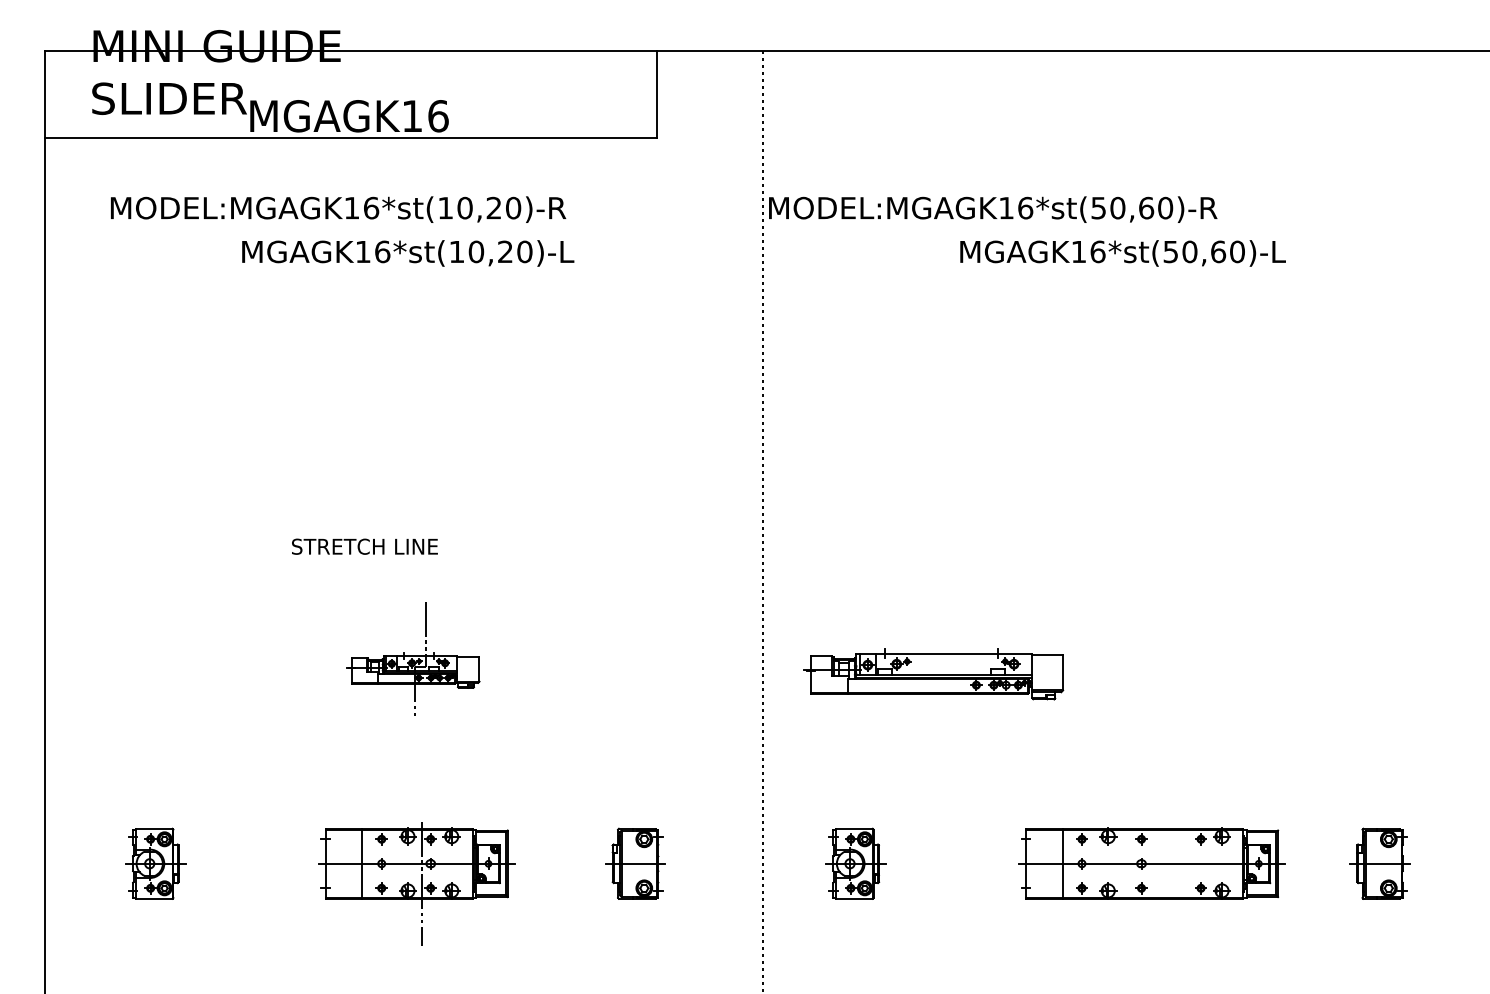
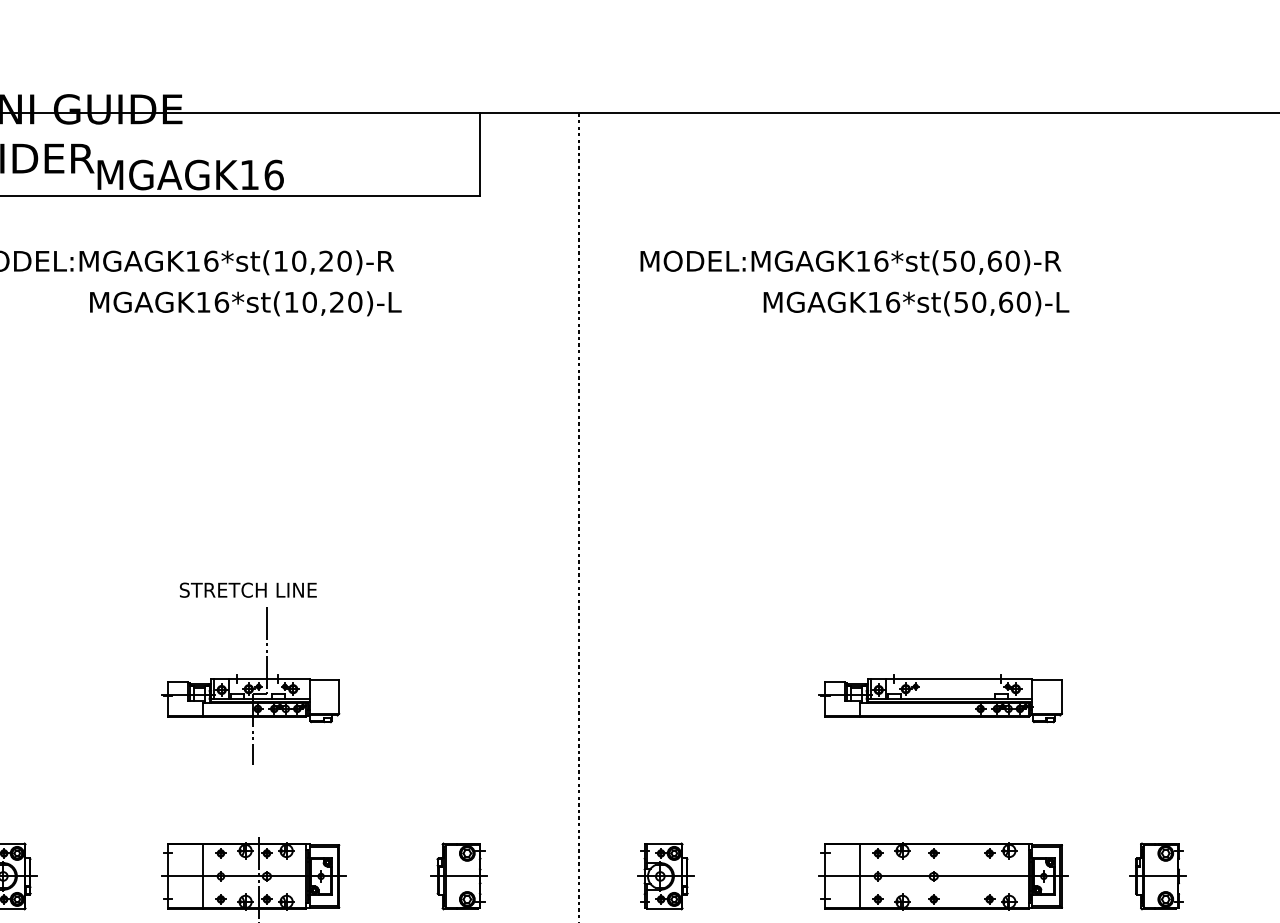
text: (993, 209) -> (851, 262), moved
text: (364, 546) -> (247, 589), moved
part: (413, 660) -> (250, 685), size x1.43
part: (933, 674) -> (940, 698), moved

